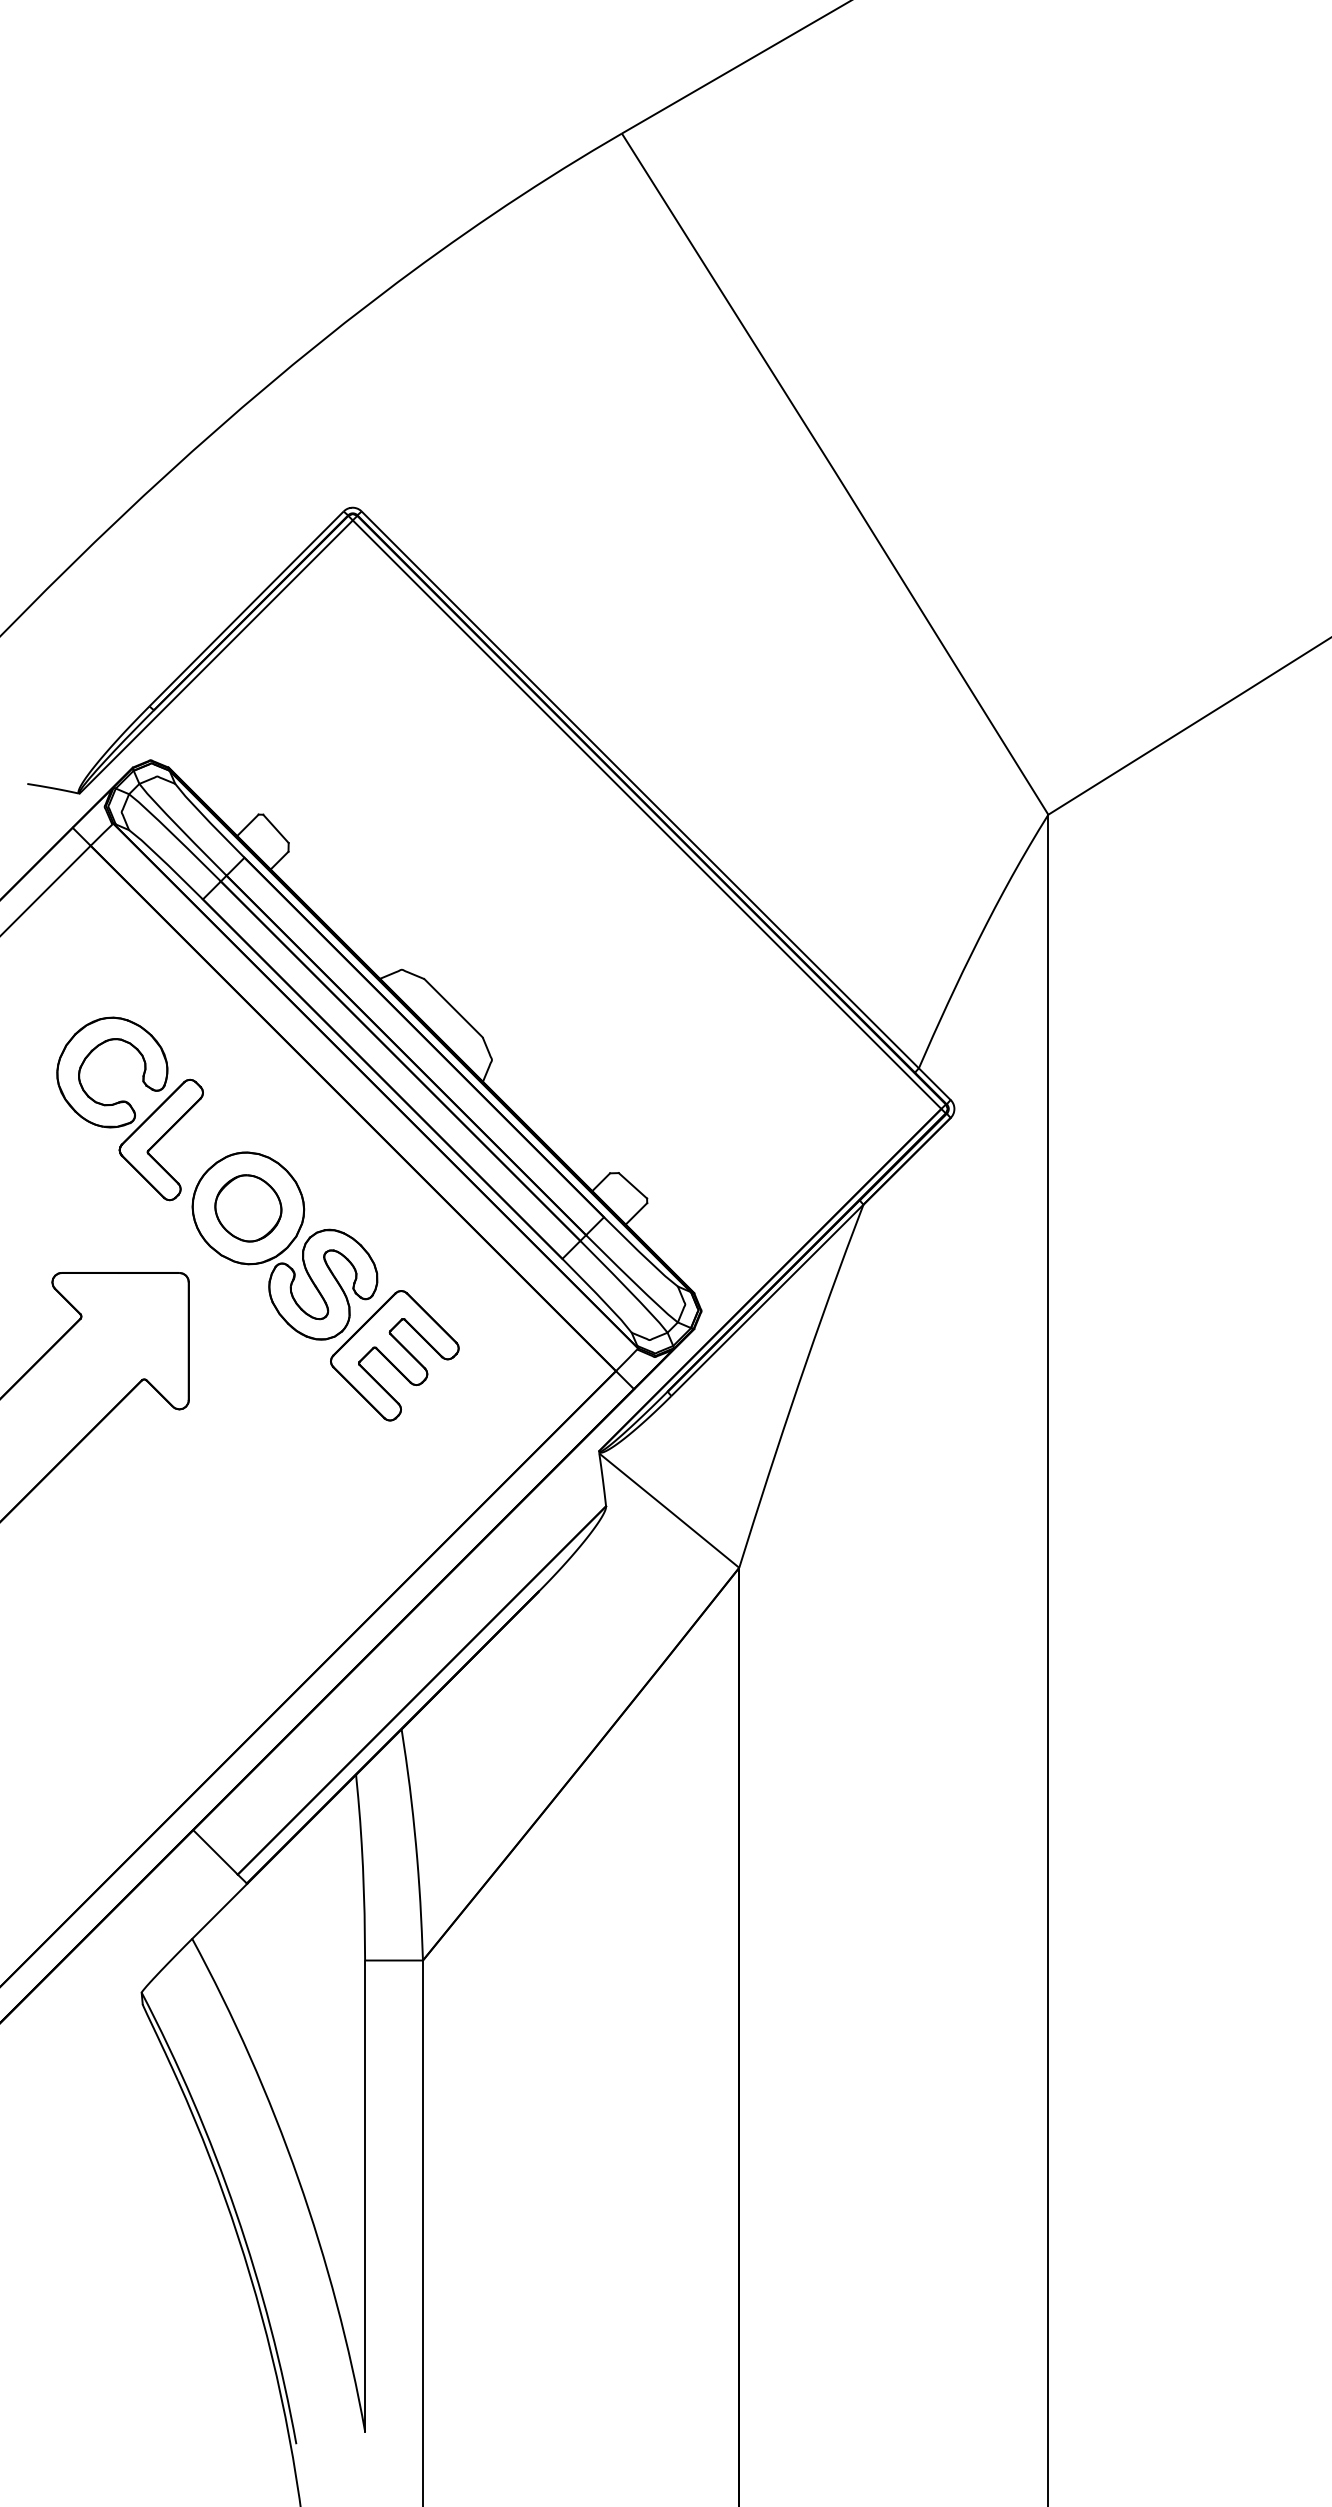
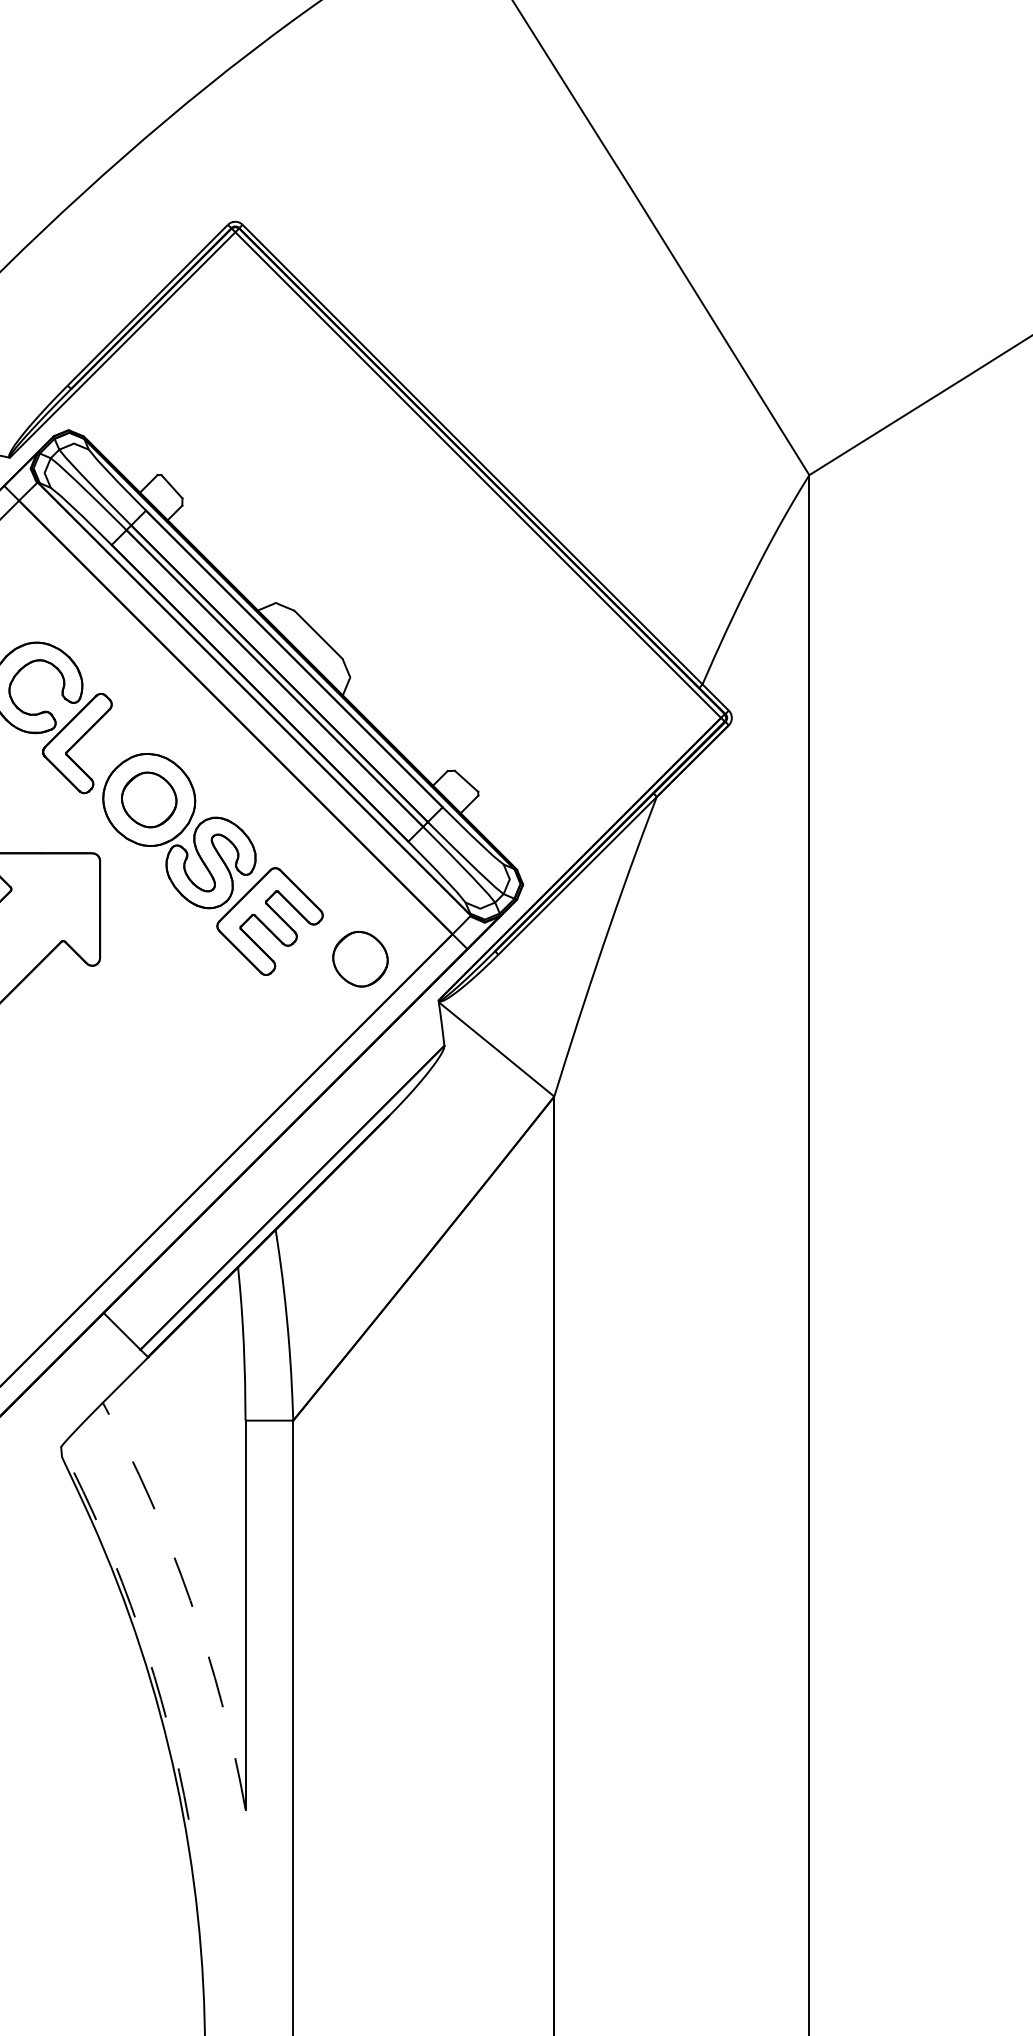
part: (504, 1401) -> (360, 959), added
arc: (298, 2178) -> (190, 1600), solid -> dashed
arc: (236, 2212) -> (139, 1628), solid -> dashed

